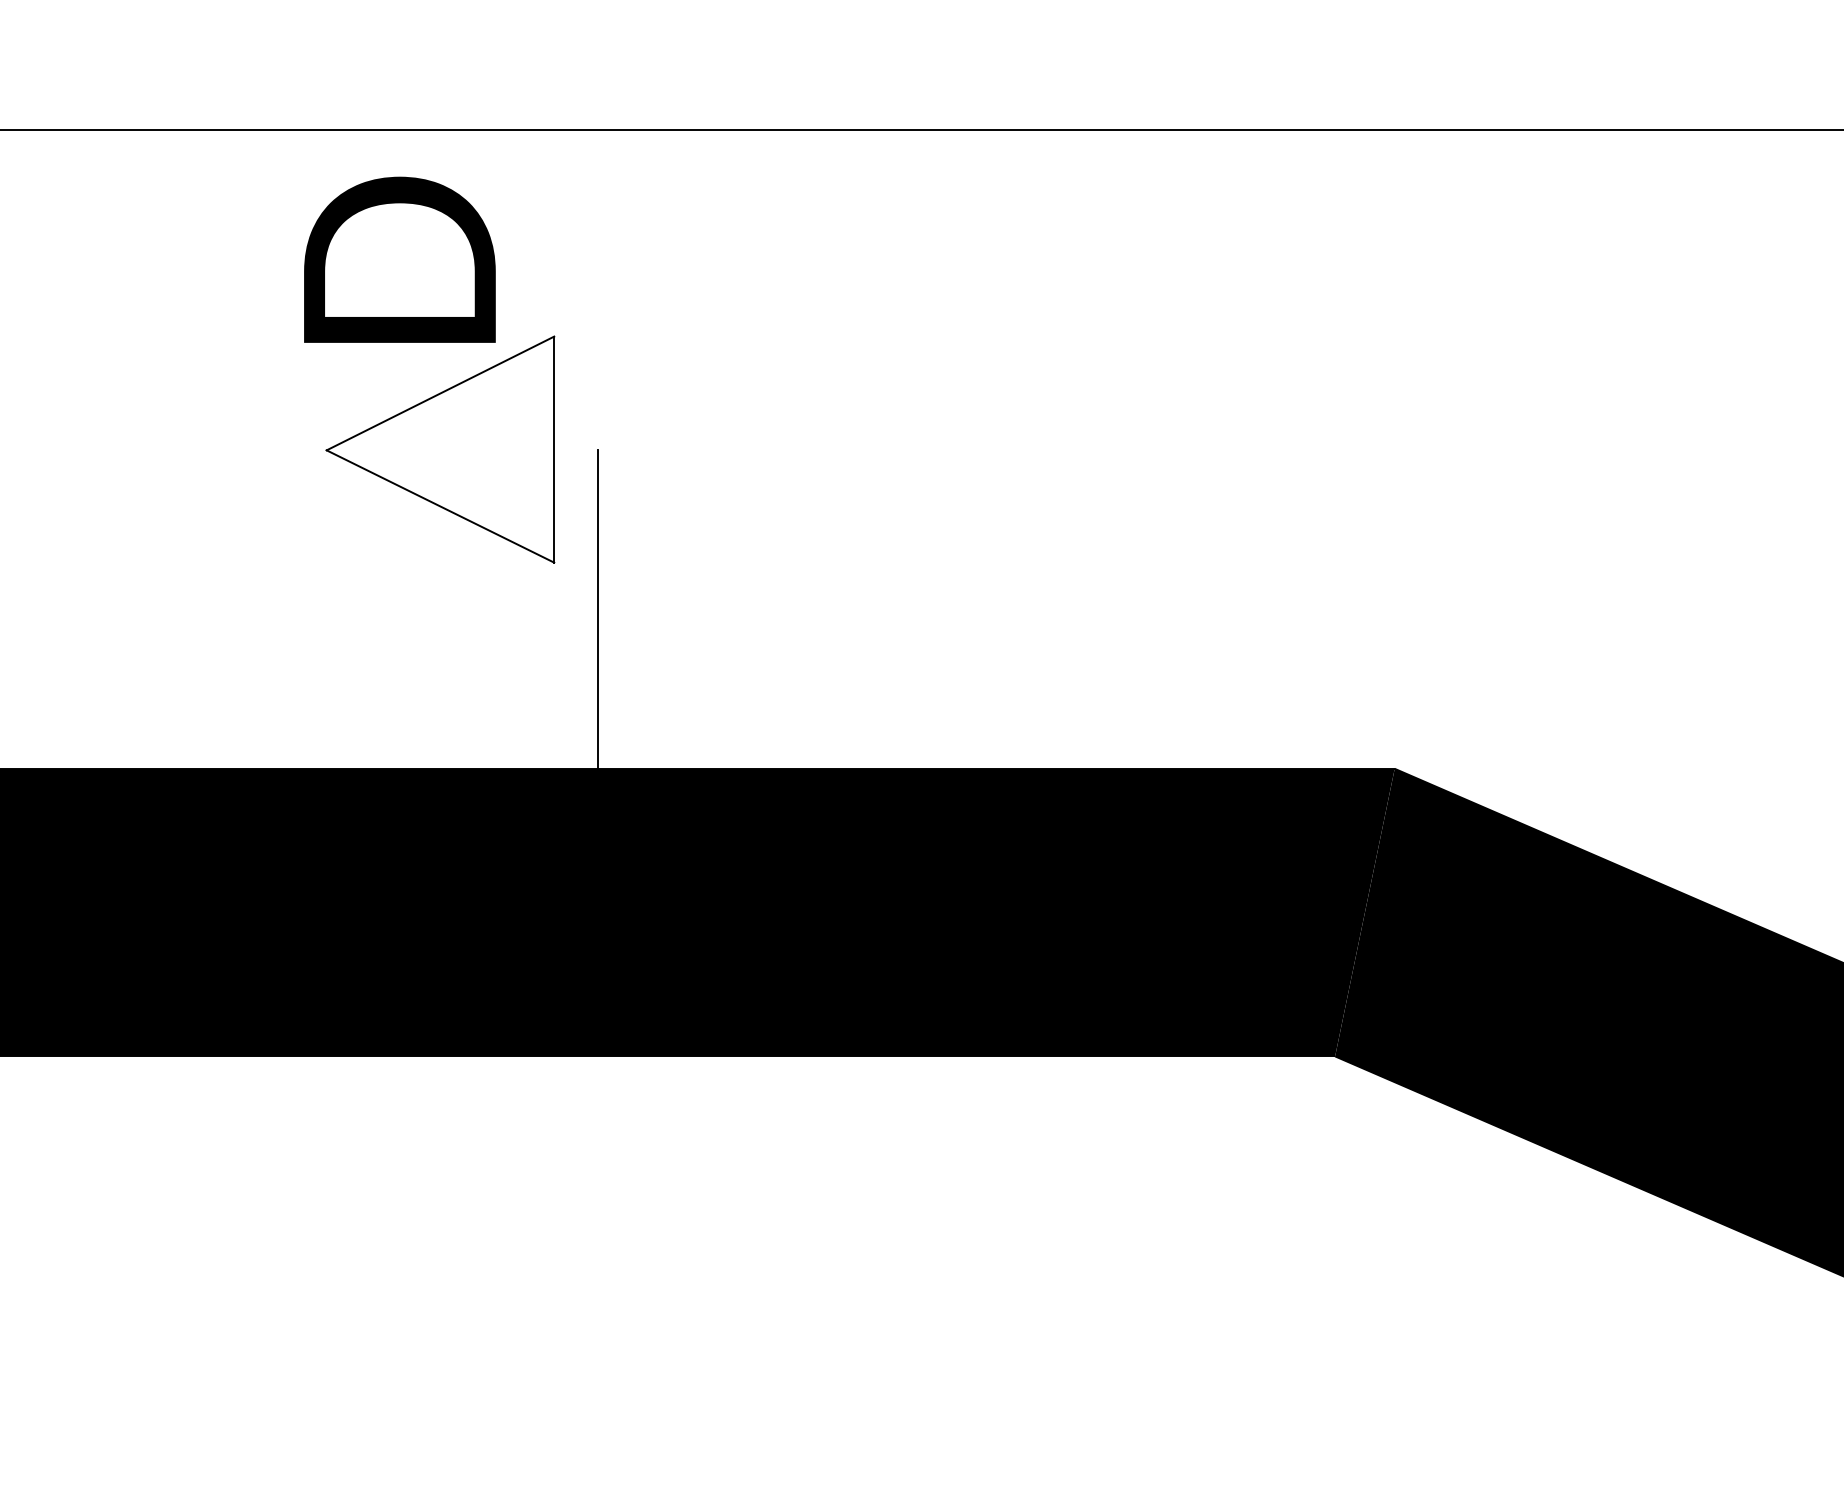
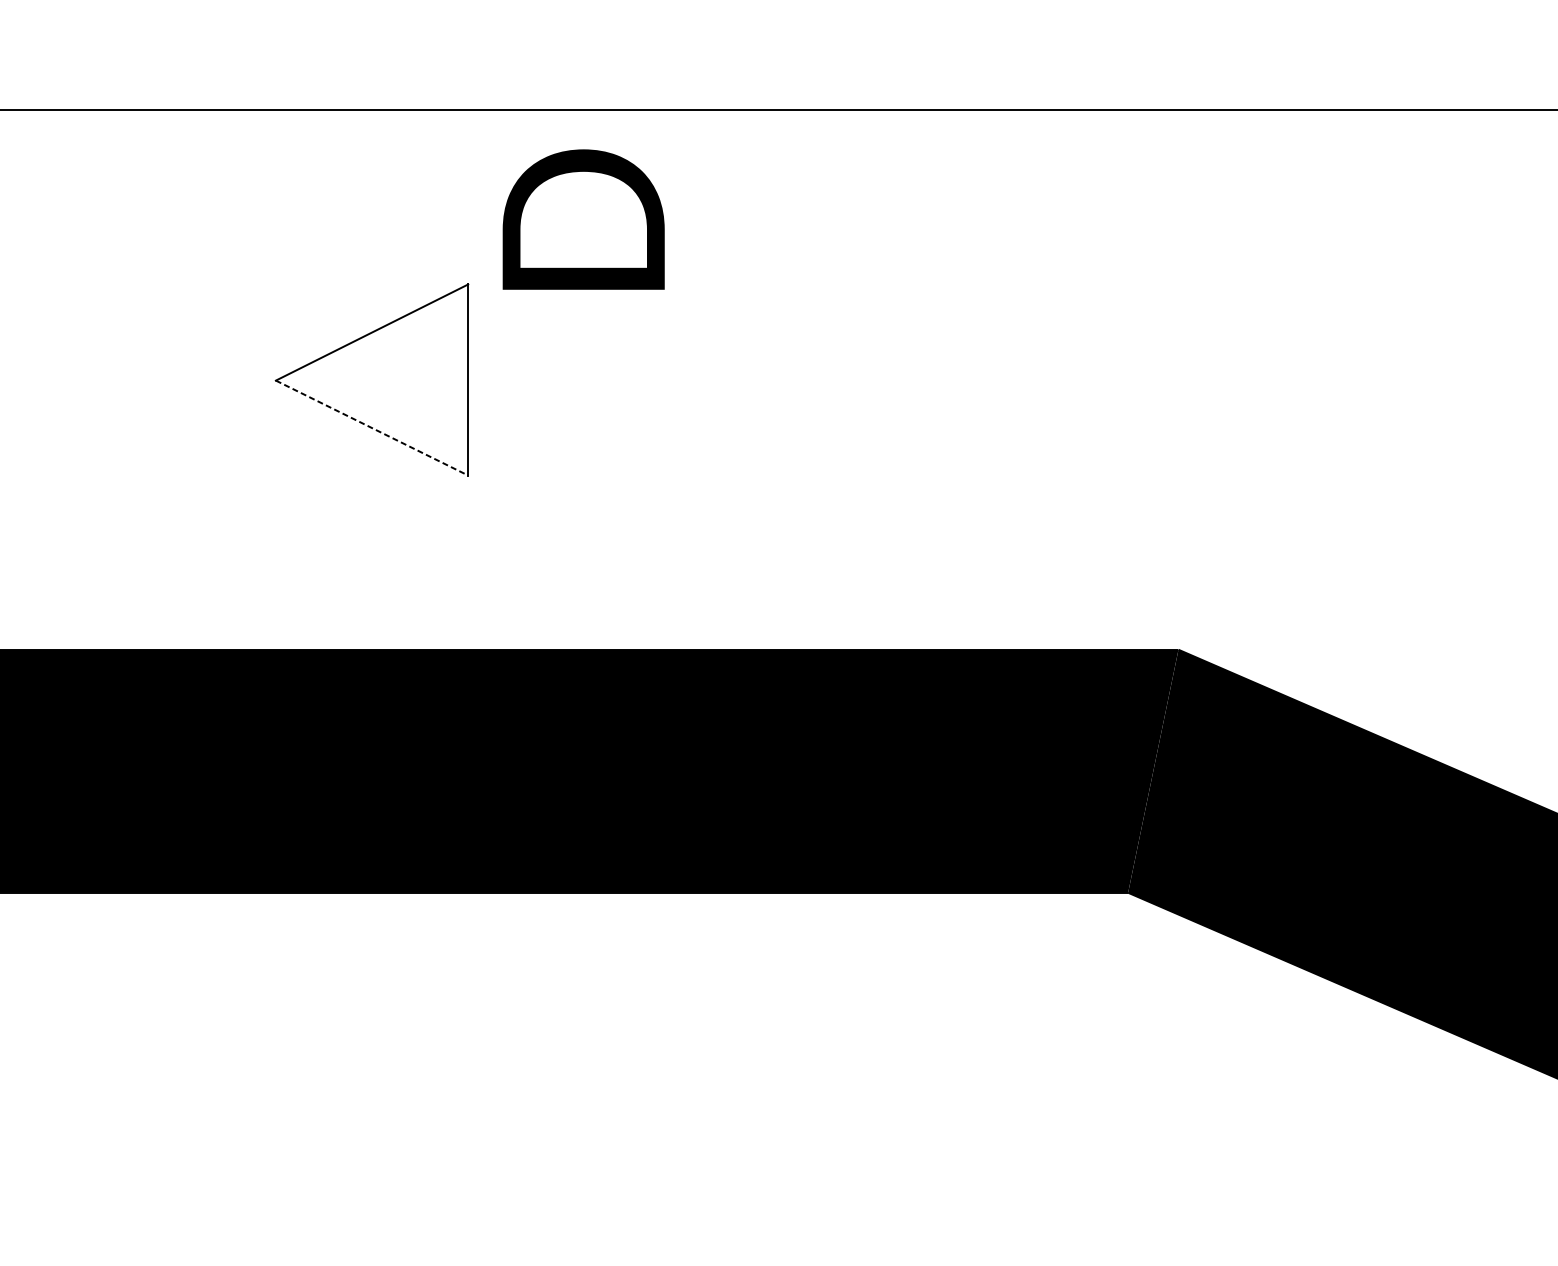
text: (399, 259) -> (583, 219), moved
line: (440, 506) -> (372, 428), solid -> dashed
line: (597, 609) -> (504, 515), removed

